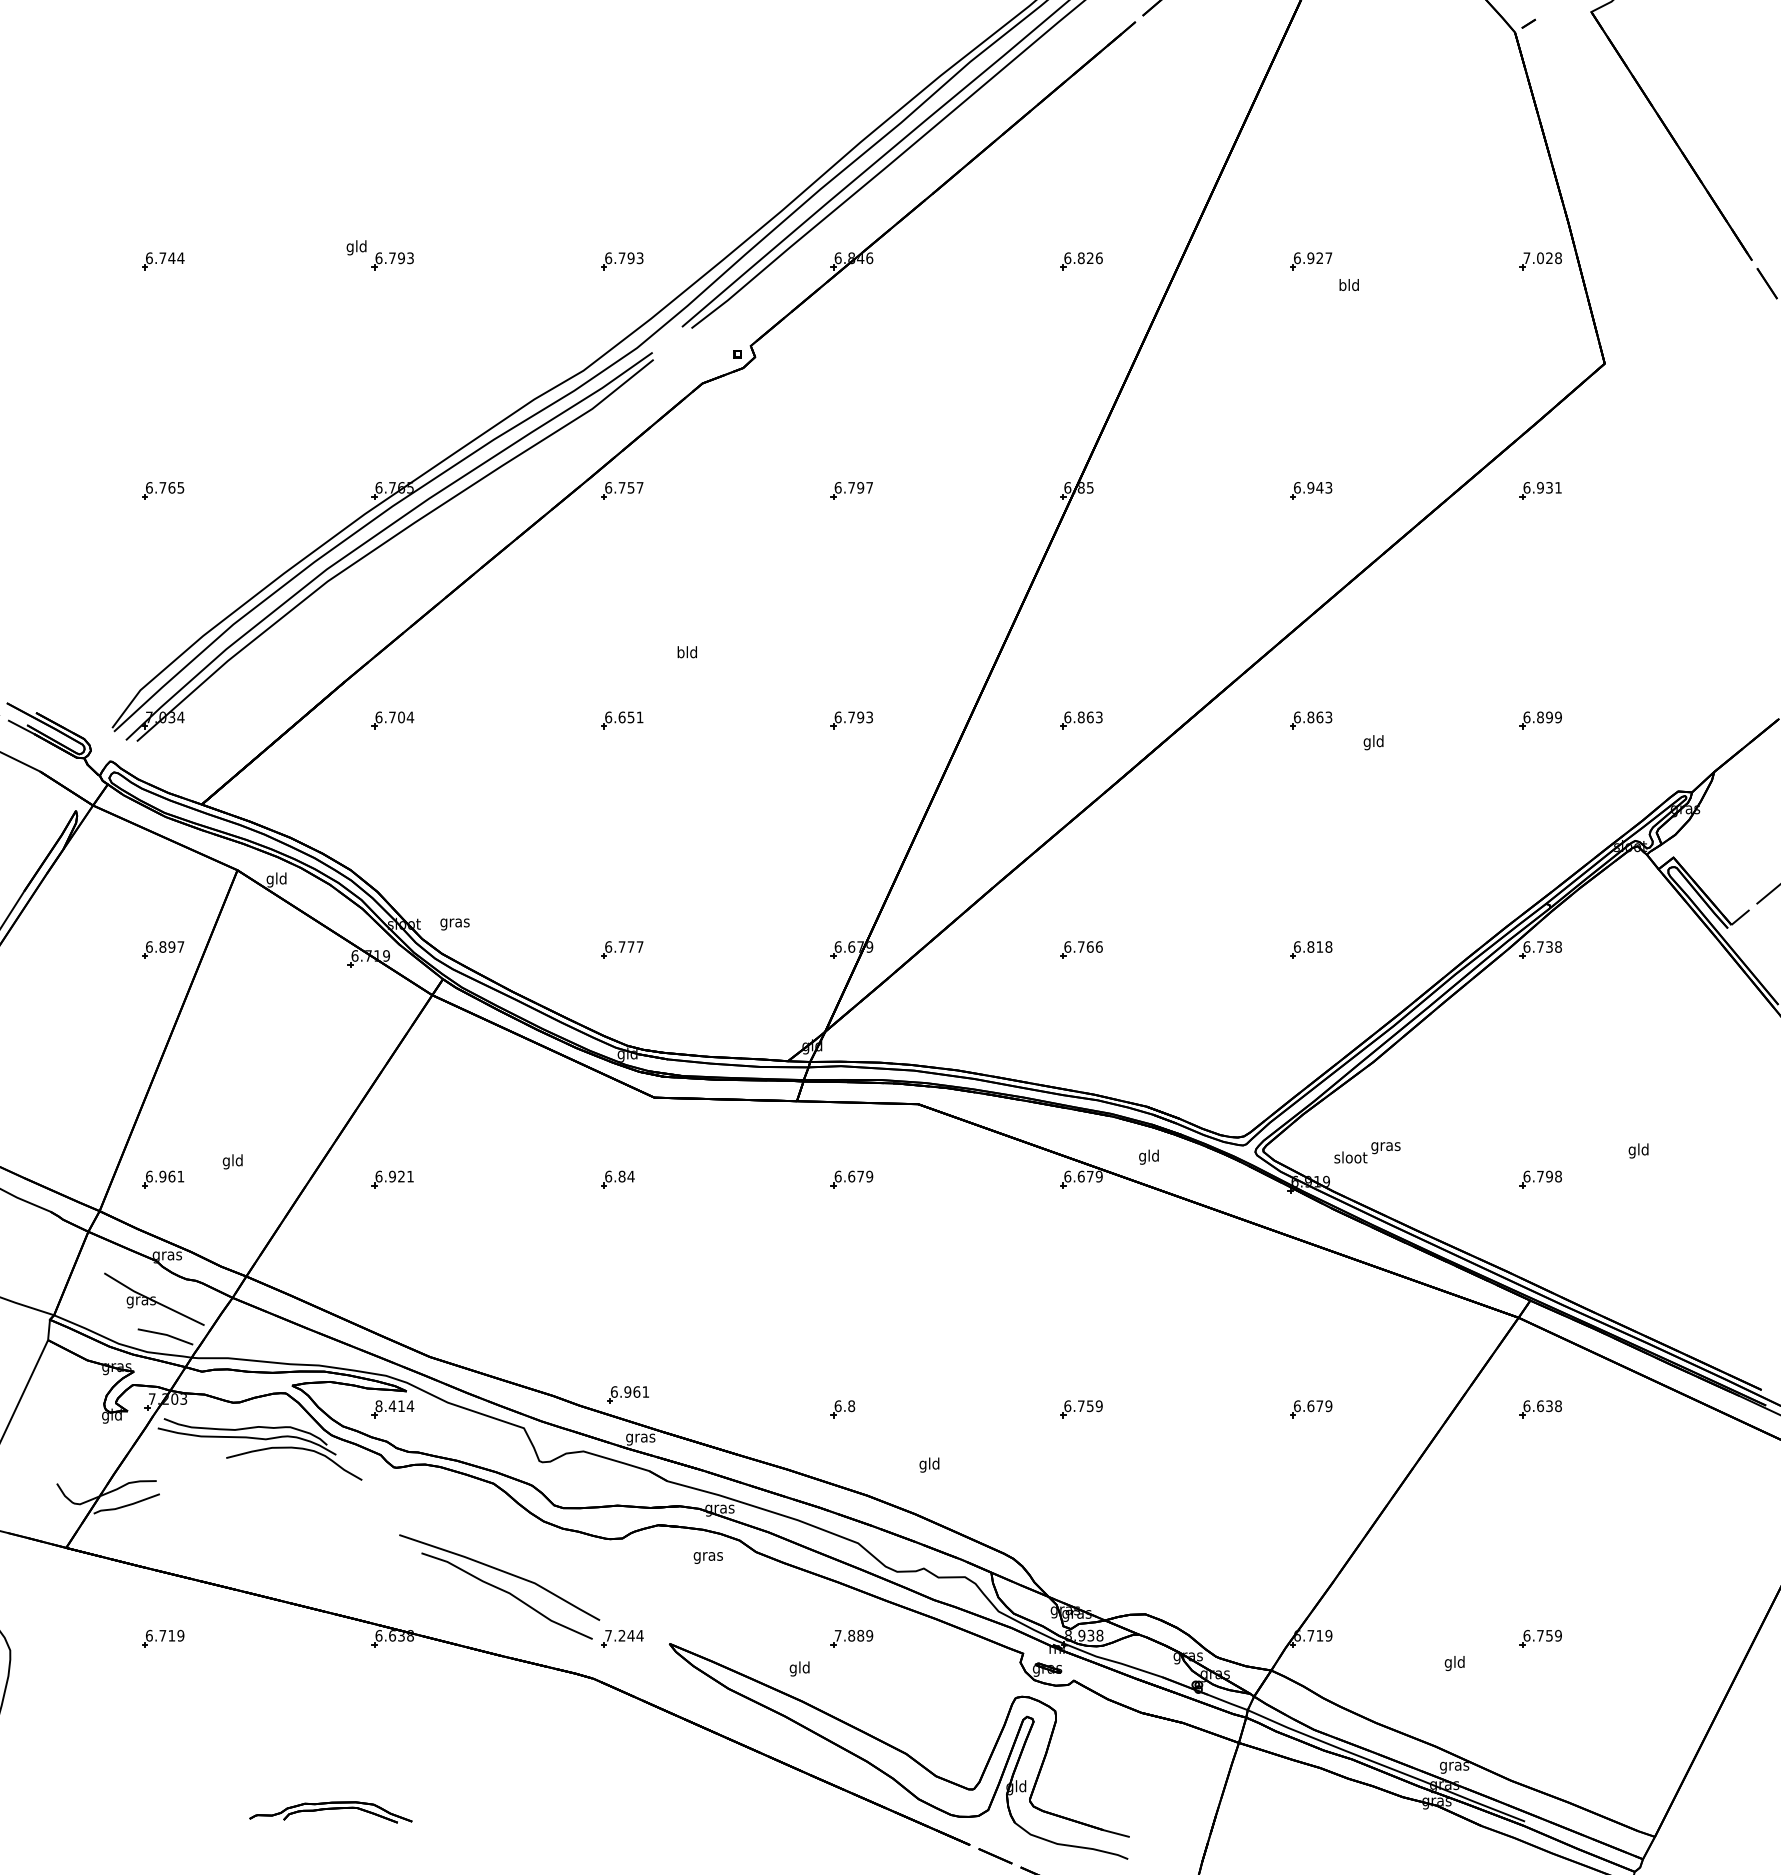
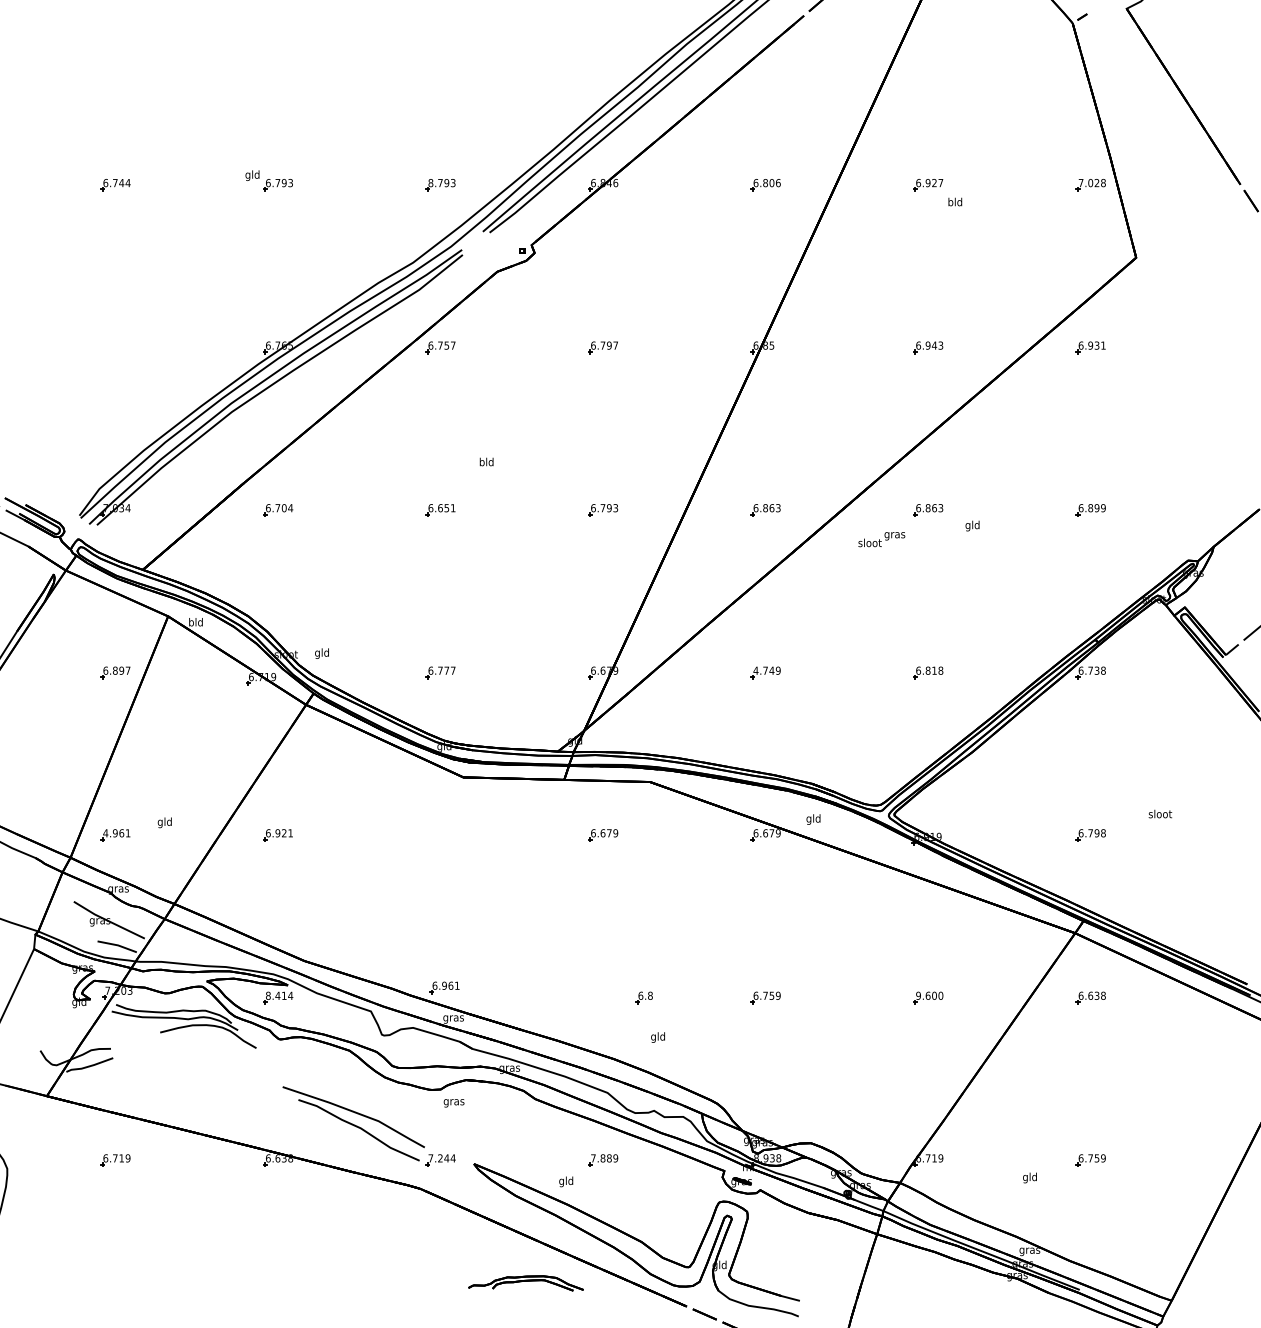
text: (608, 257) -> (430, 182), 6.793 -> 8.793
text: (1089, 258) -> (771, 183), 6.826 -> 6.806
part: (163, 490) -> (115, 347), removed
text: (269, 879) -> (190, 622), gld -> bld
text: (454, 922) -> (321, 653), gras -> gld
text: (1083, 946) -> (767, 670), 6.766 -> 4.749
text: (1638, 1150) -> (1160, 814), gld -> sloot
text: (1367, 1152) -> (881, 539), moved
text: (148, 1176) -> (105, 833), 6.961 -> 4.961
part: (617, 1179) -> (437, 835), removed
text: (1312, 1406) -> (929, 996), 6.679 -> 9.600
part: (842, 1409) -> (643, 998), moved
text: (707, 1557) -> (453, 1102), moved
part: (330, 1812) -> (525, 1283), moved

